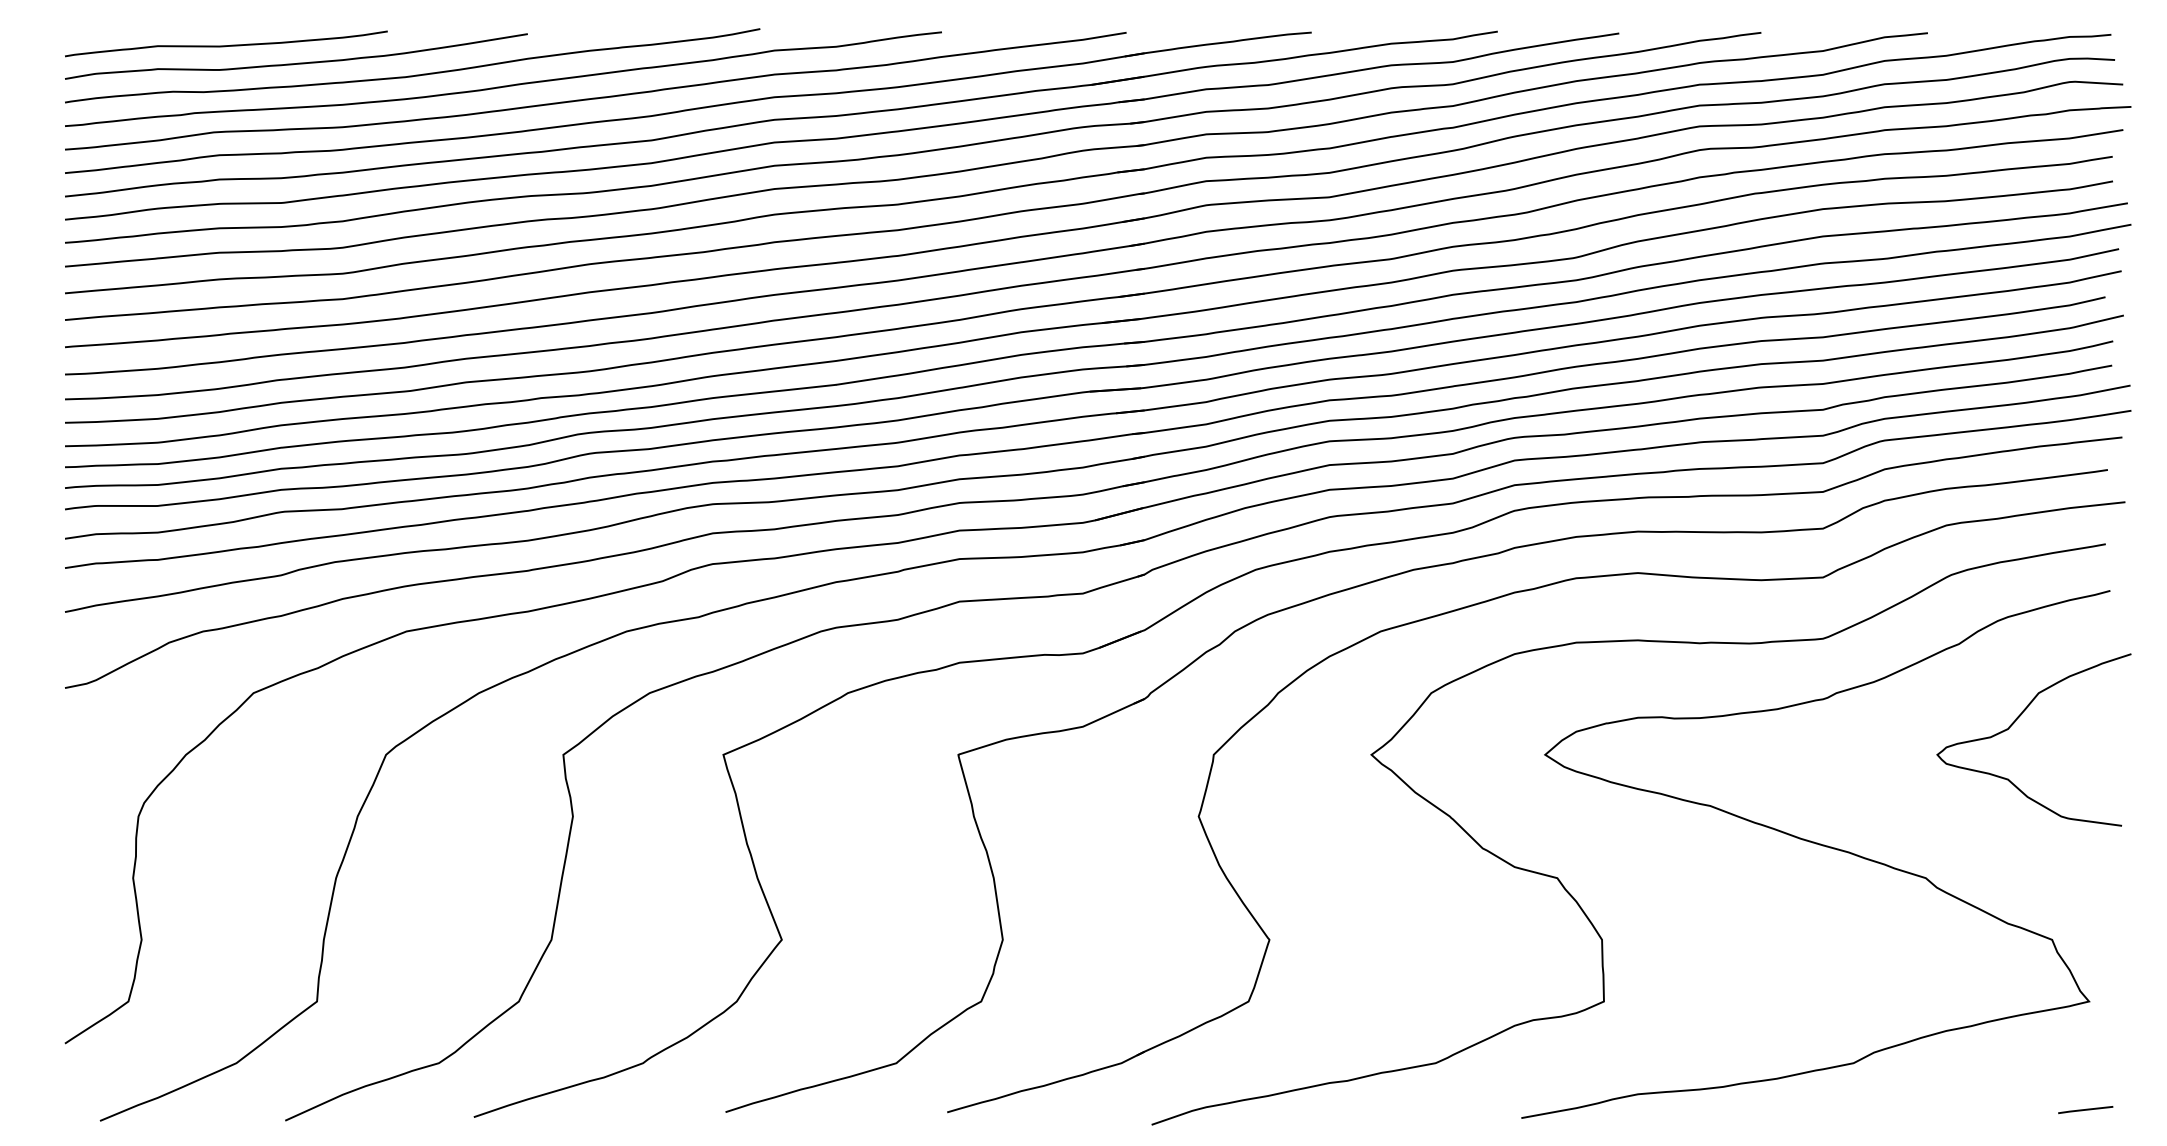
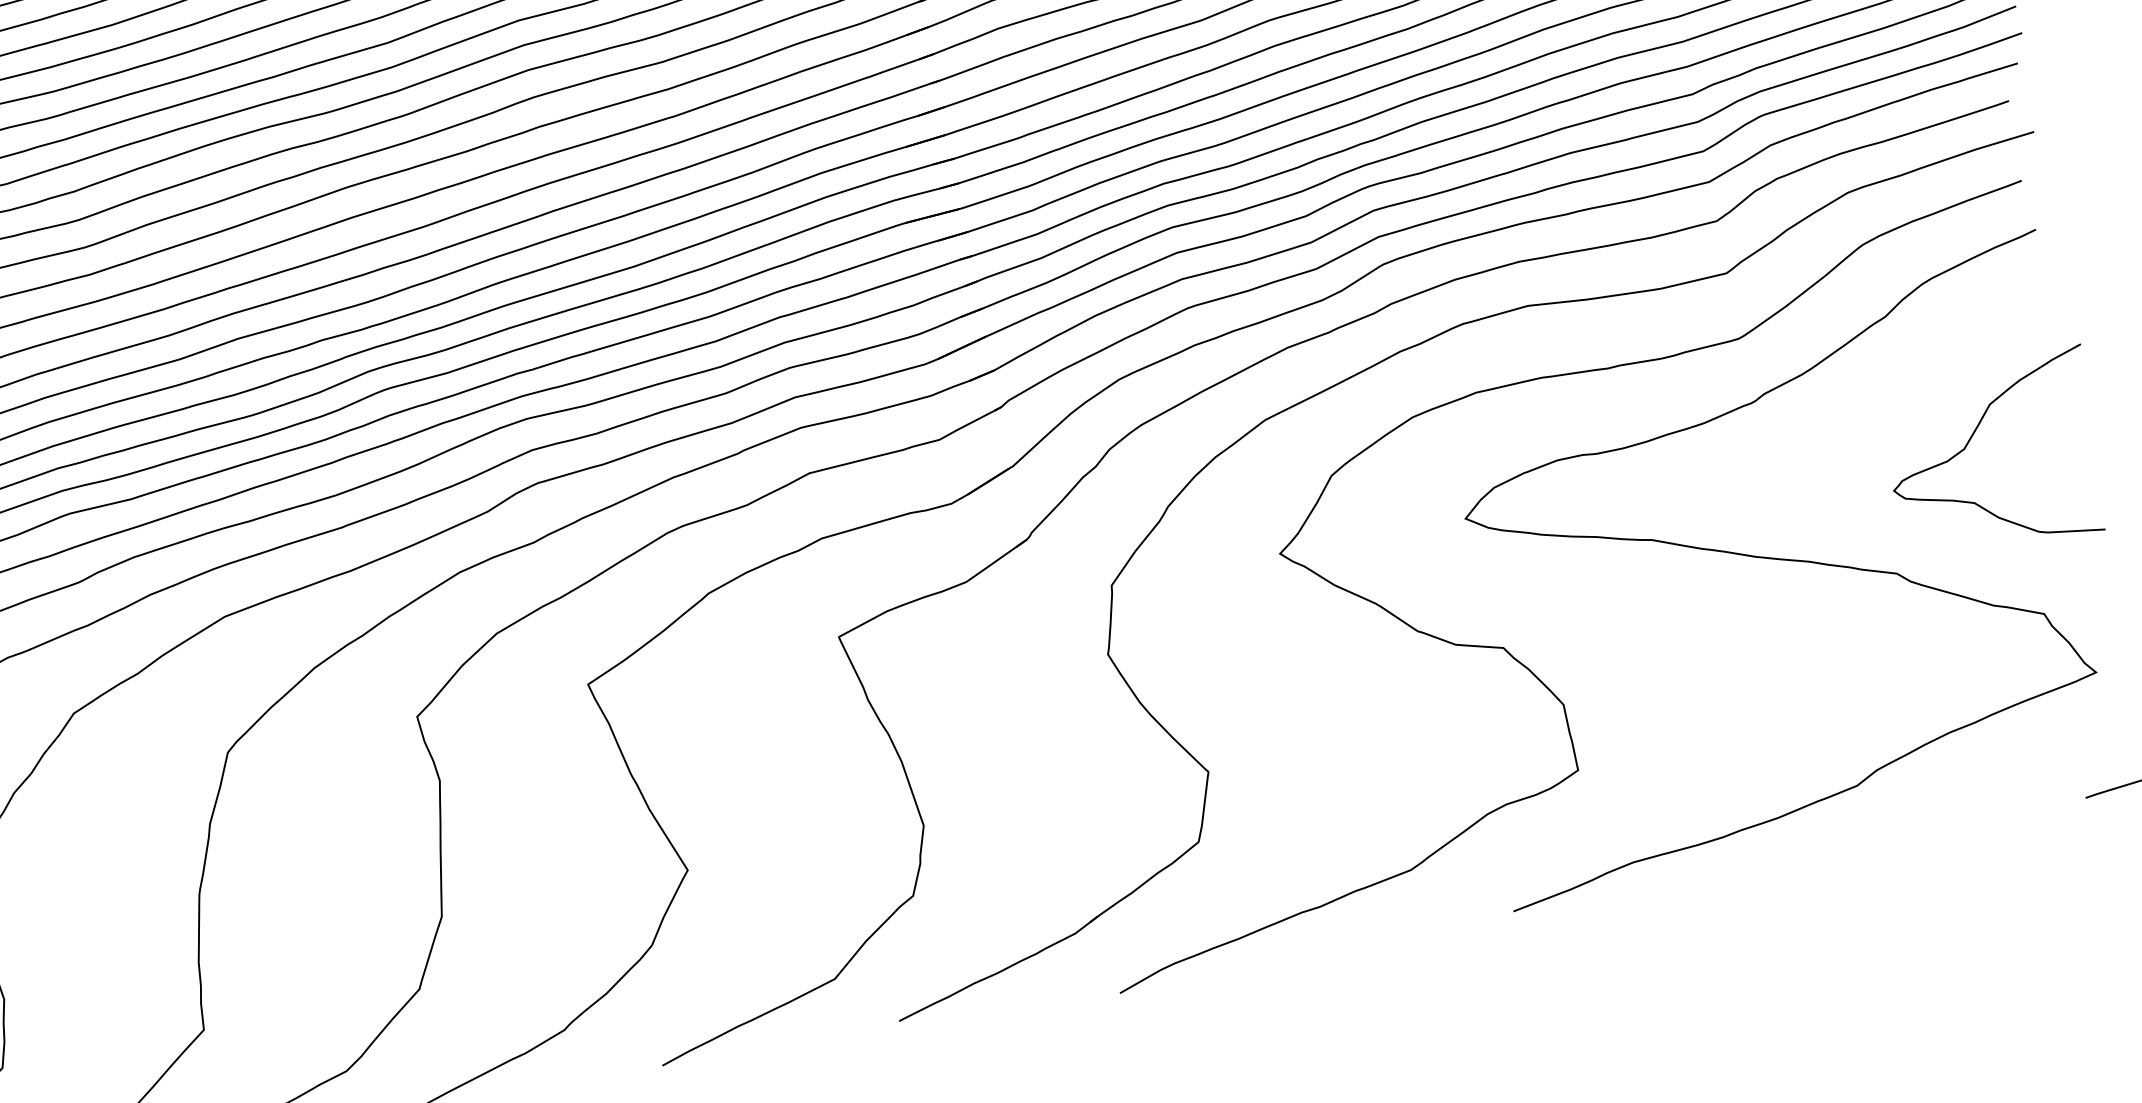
curve: (2015, 722) -> (1970, 440), moved

